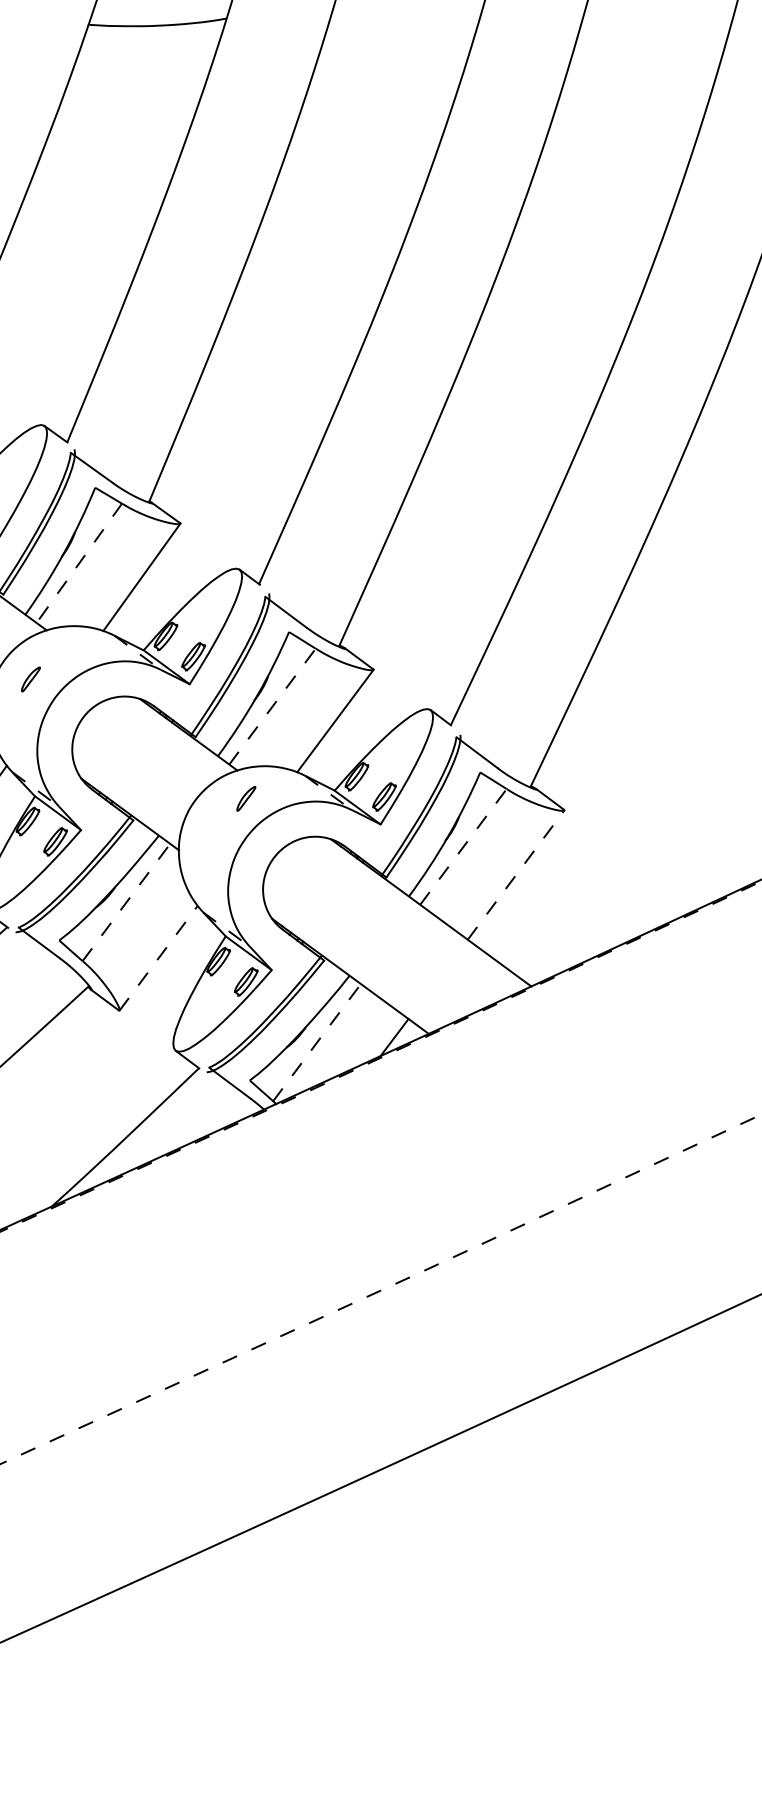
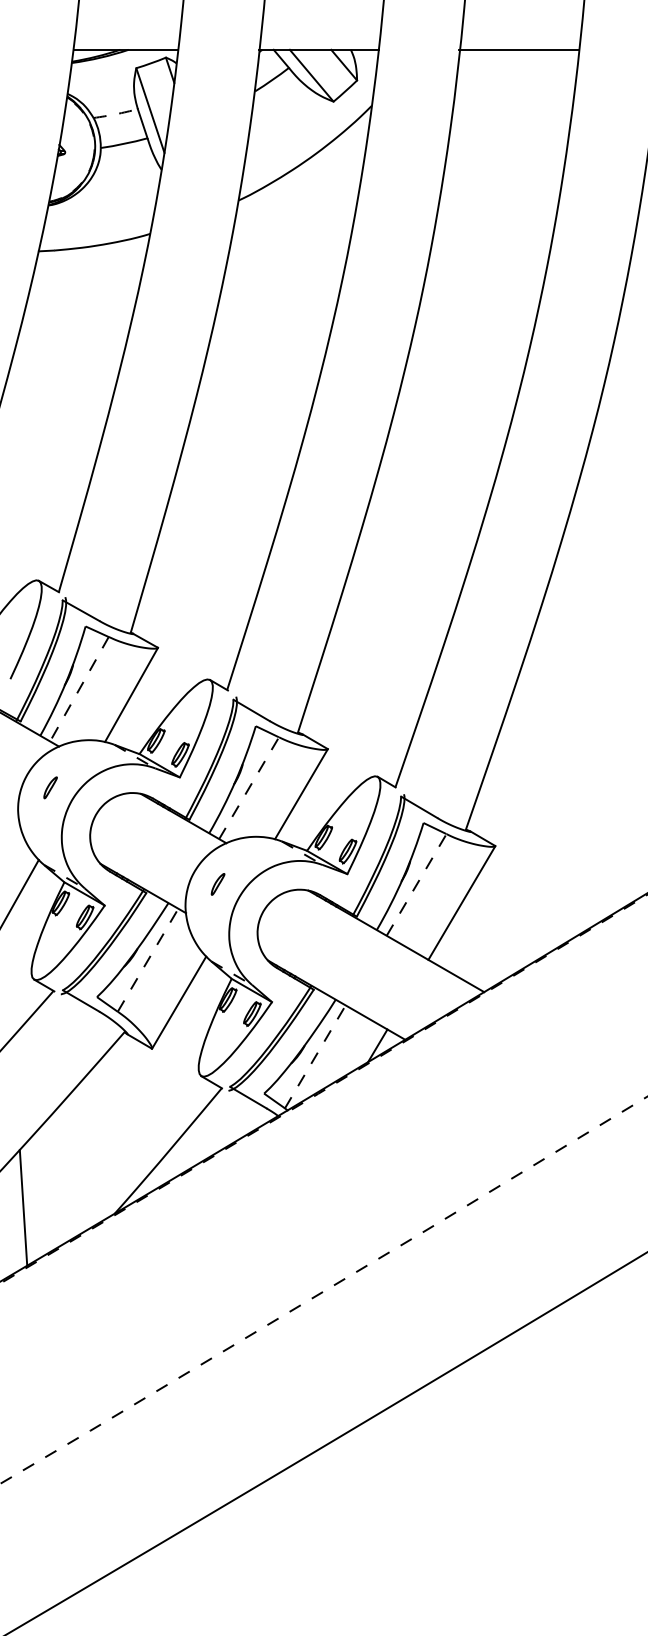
part: (245, 798) -> (217, 884), moved
line: (515, 874) -> (461, 902), dashed -> solid
line: (158, 958) -> (179, 1002), dashed -> solid

